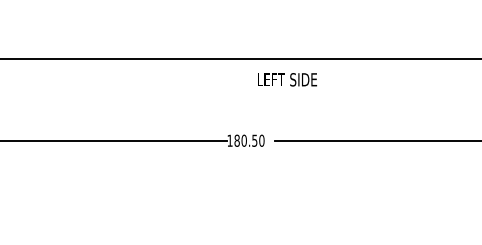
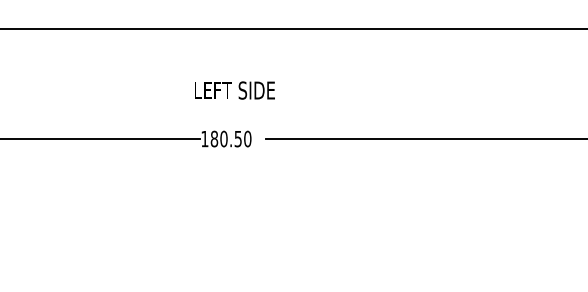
text: (287, 79) -> (235, 90), moved

